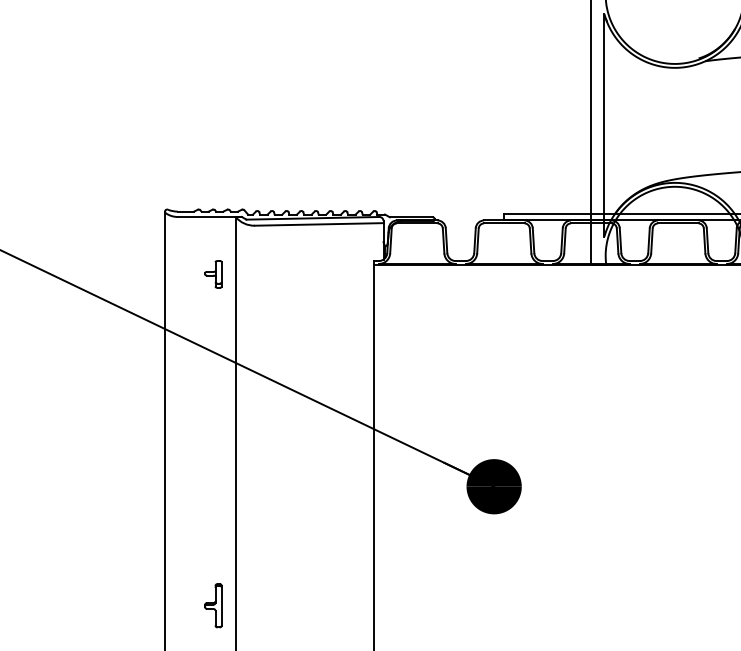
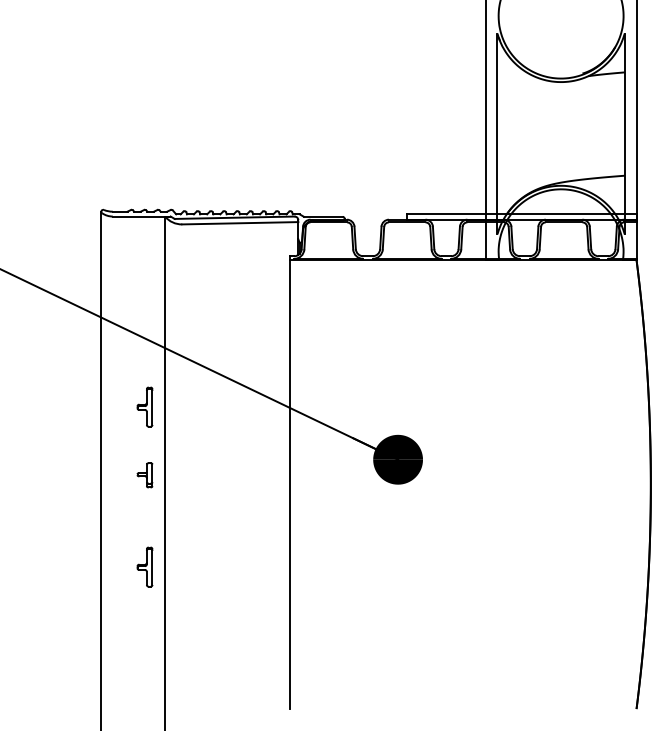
part: (212, 274) -> (144, 475), moved
part: (212, 427) -> (144, 406), added

